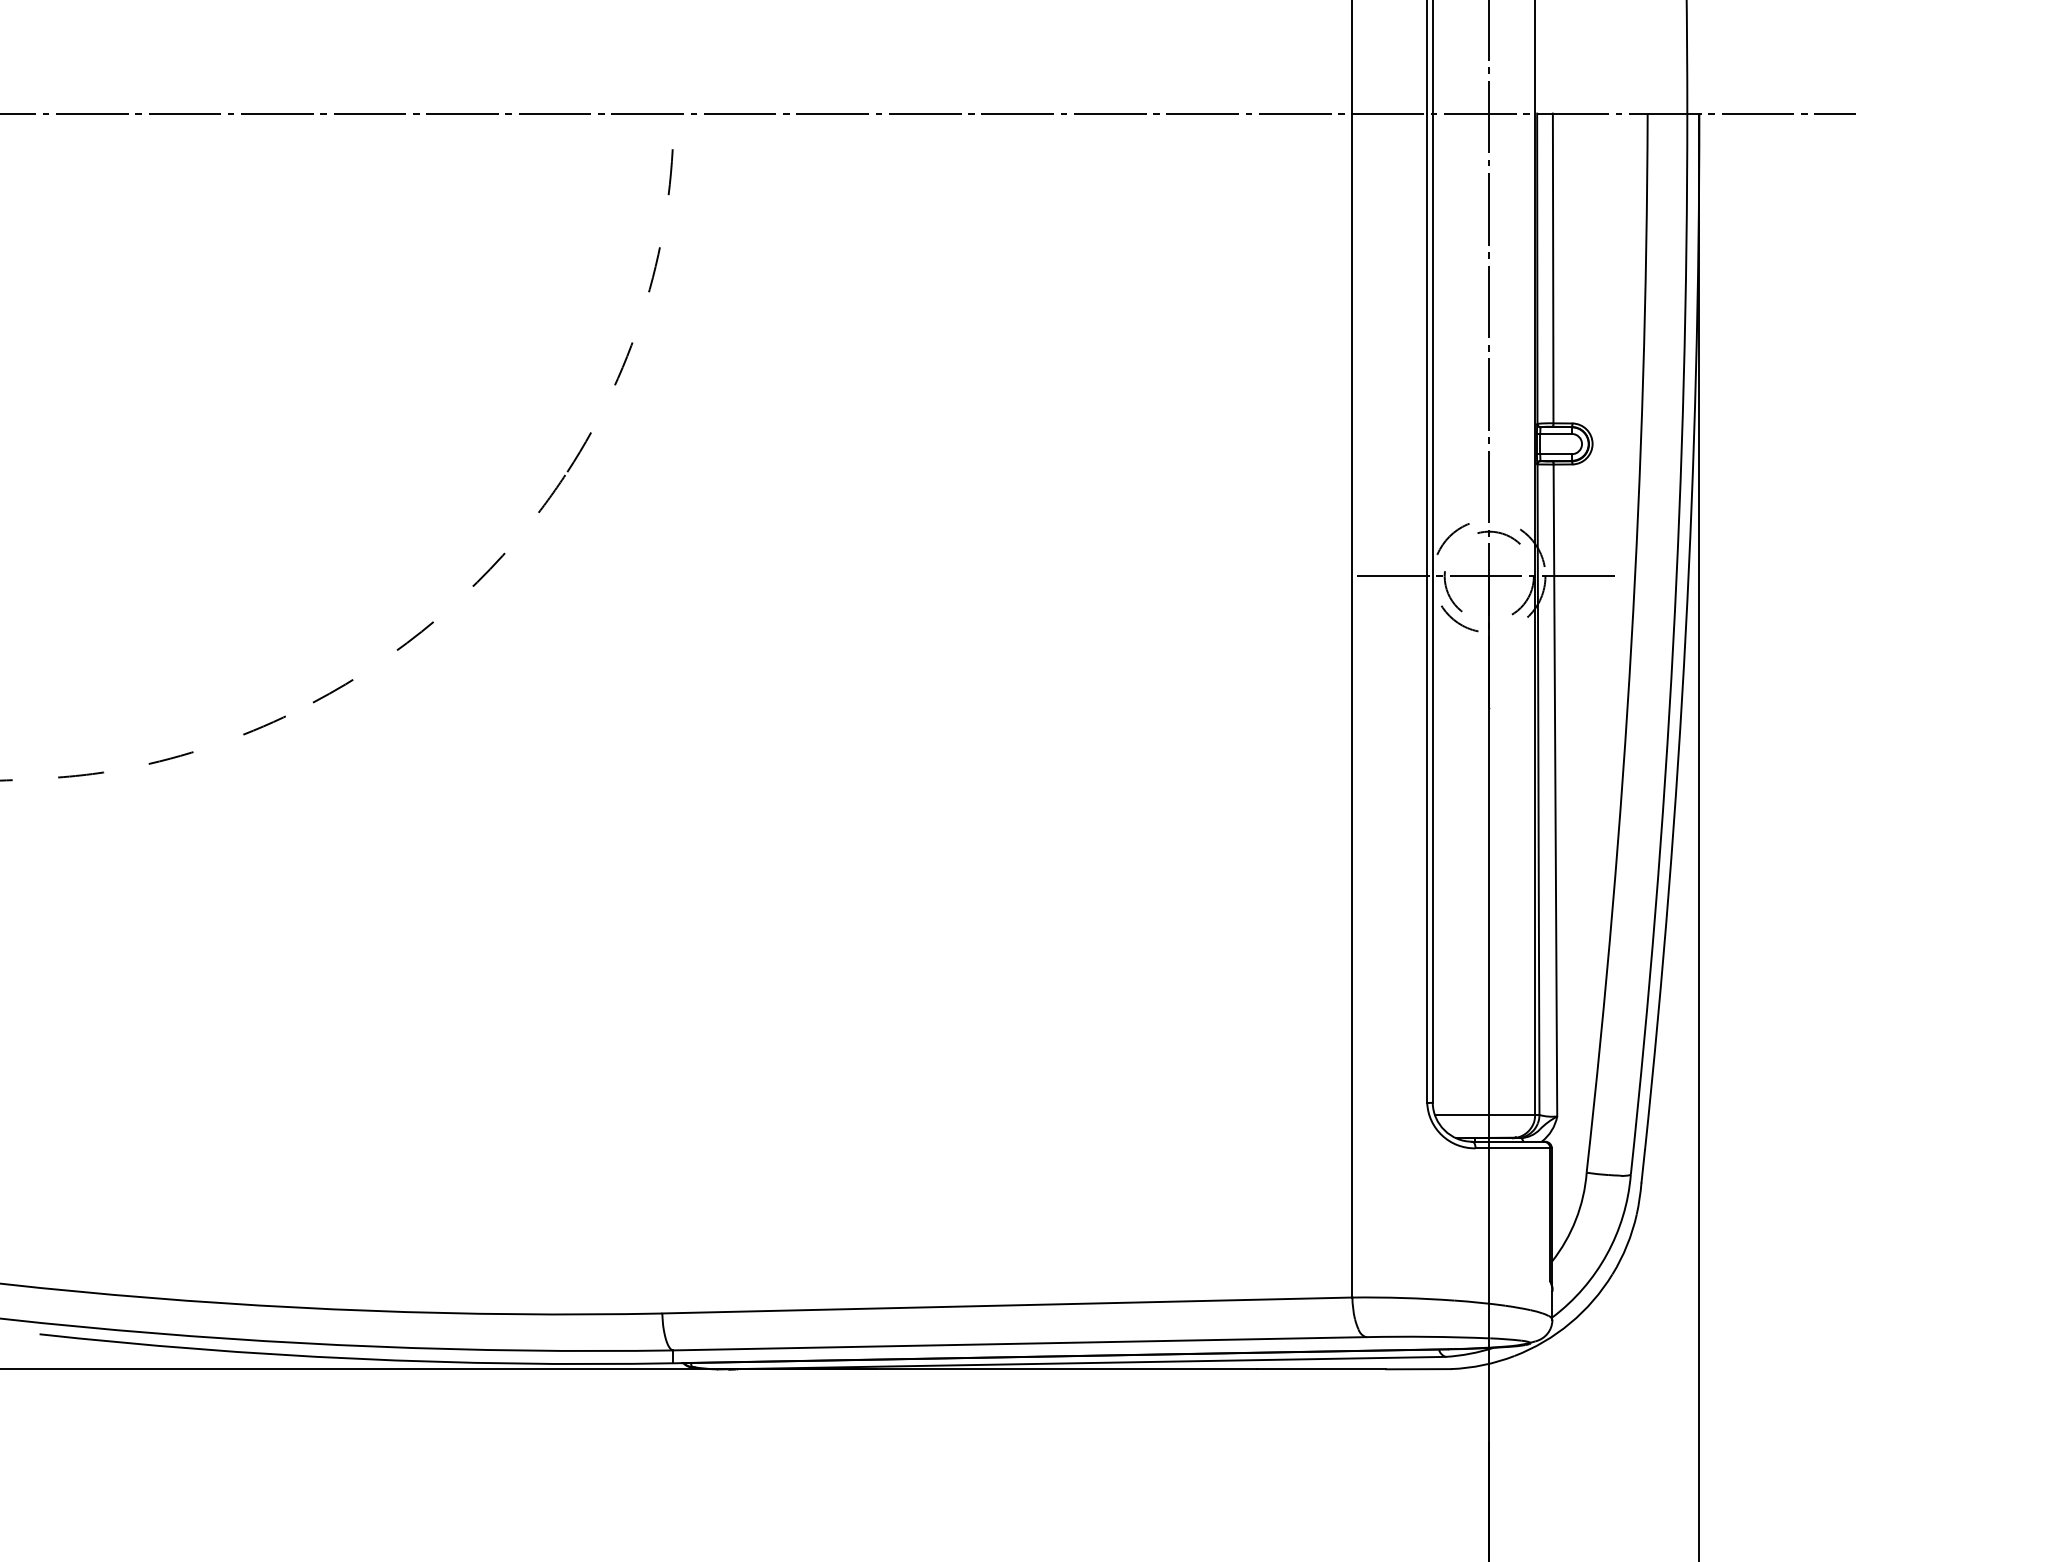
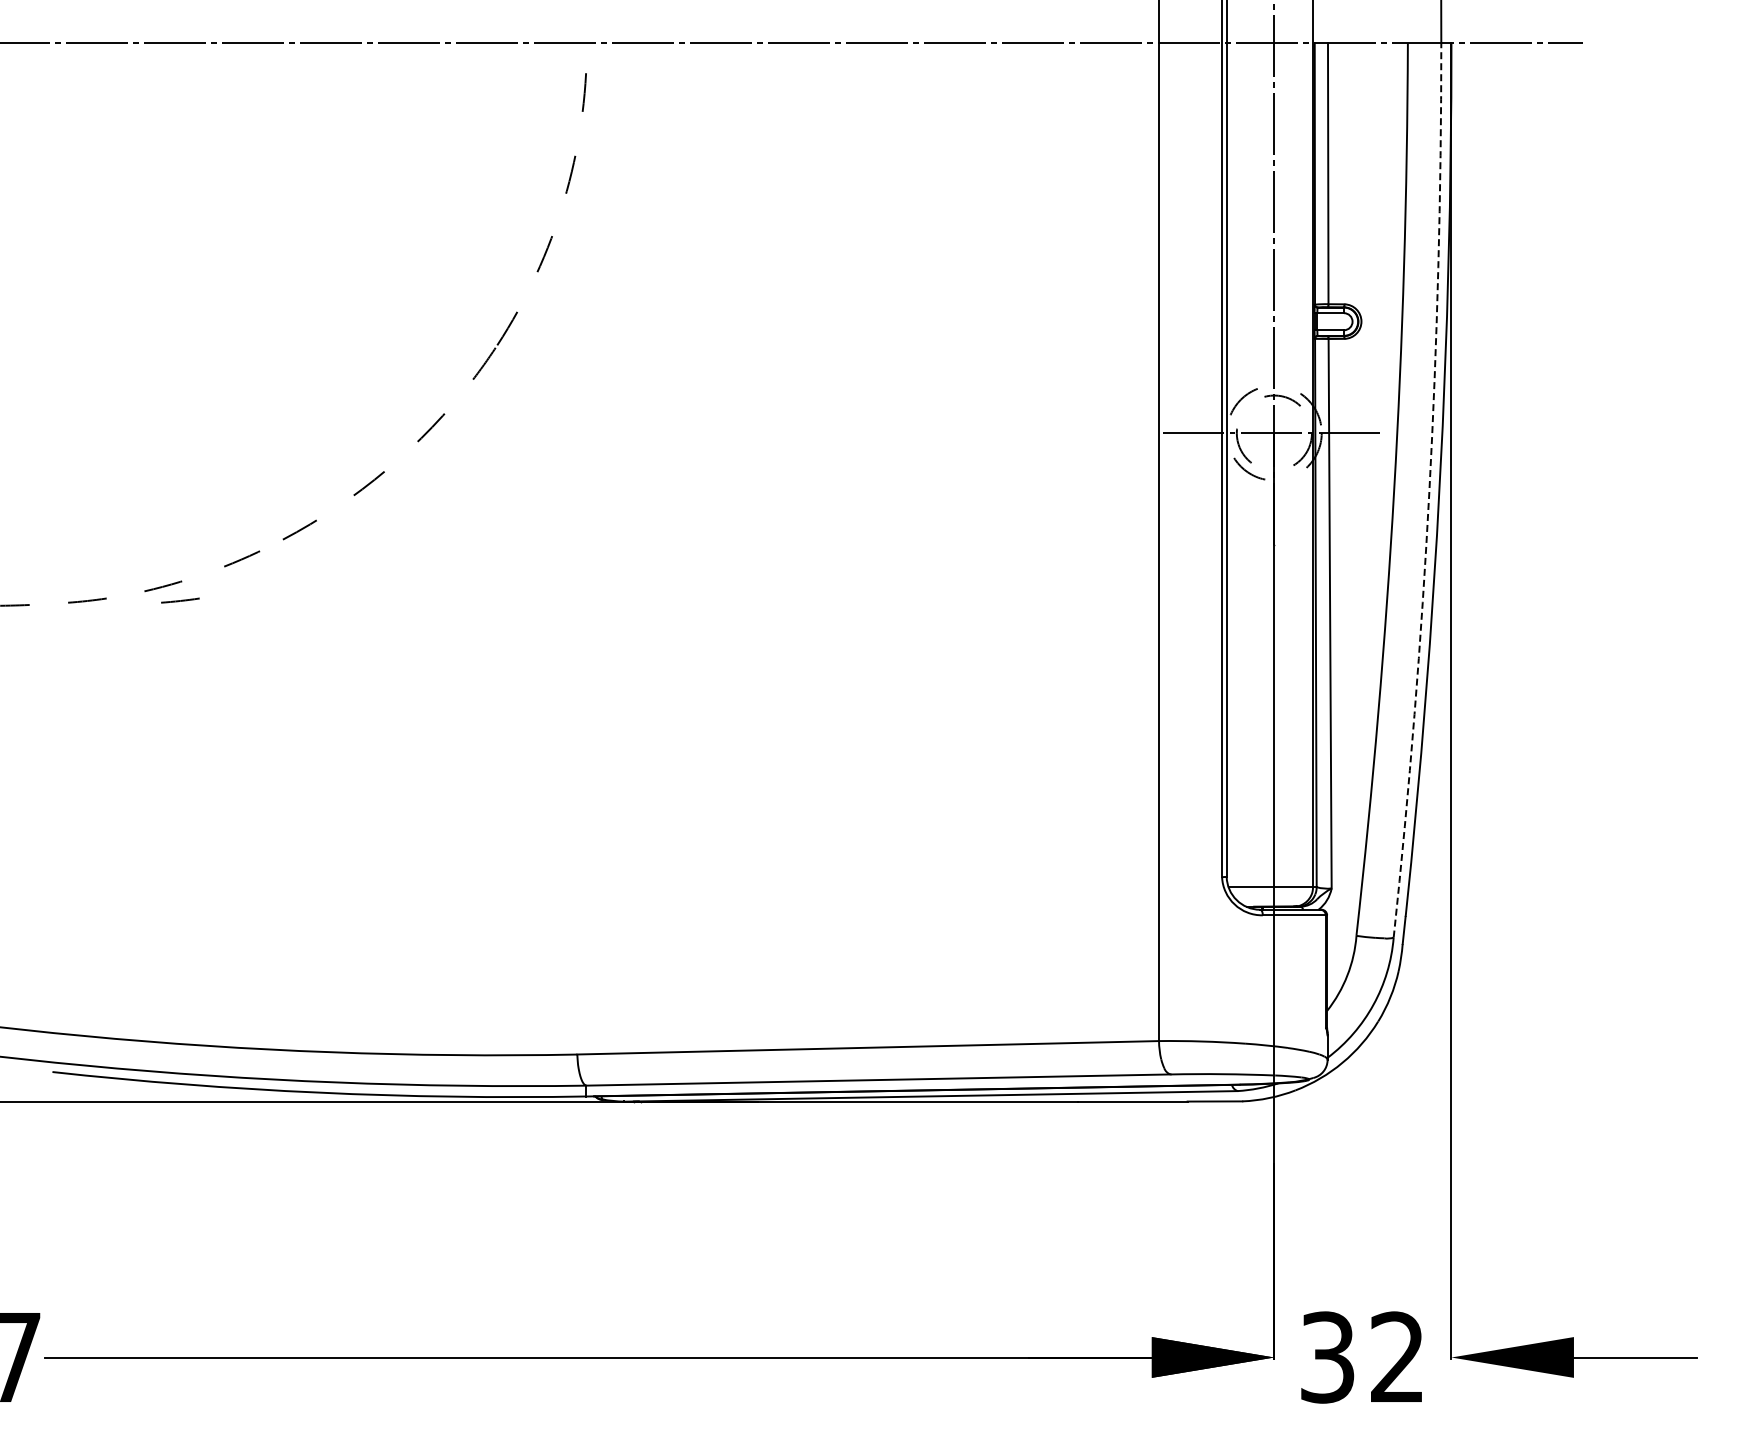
arc: (1673, 644) -> (1429, 490), solid -> dashed
line: (191, 774) -> (180, 600), added

